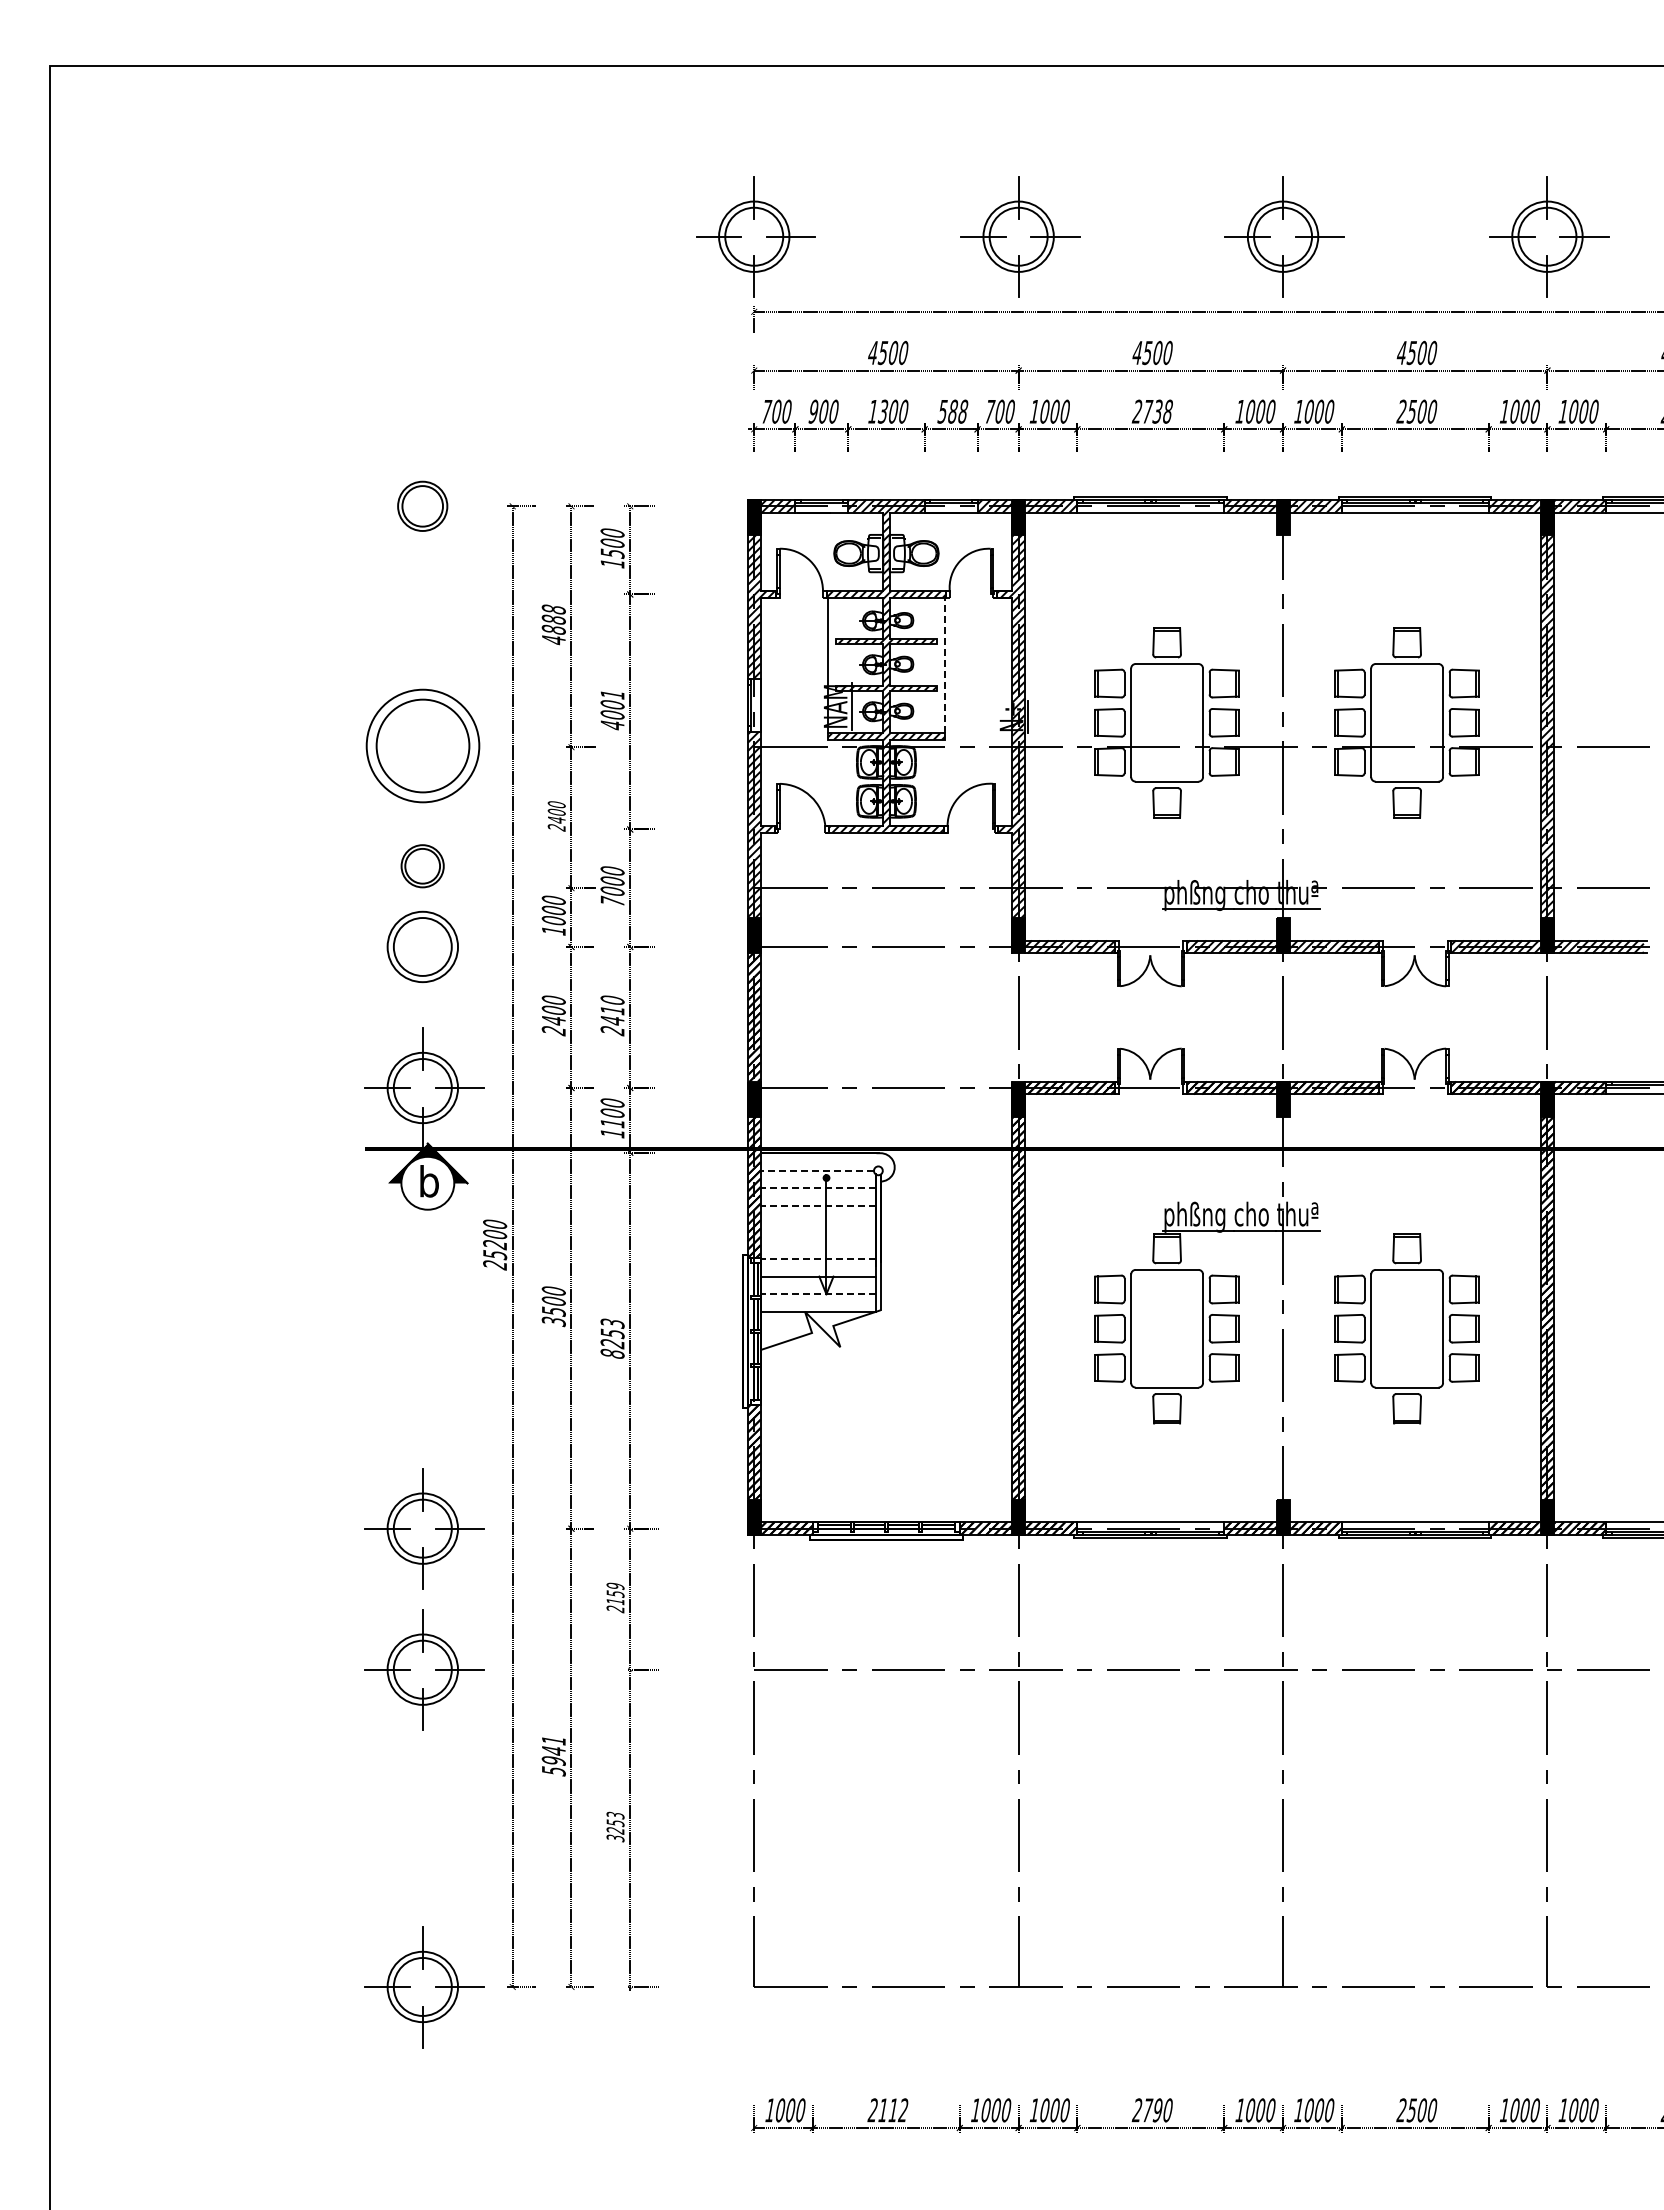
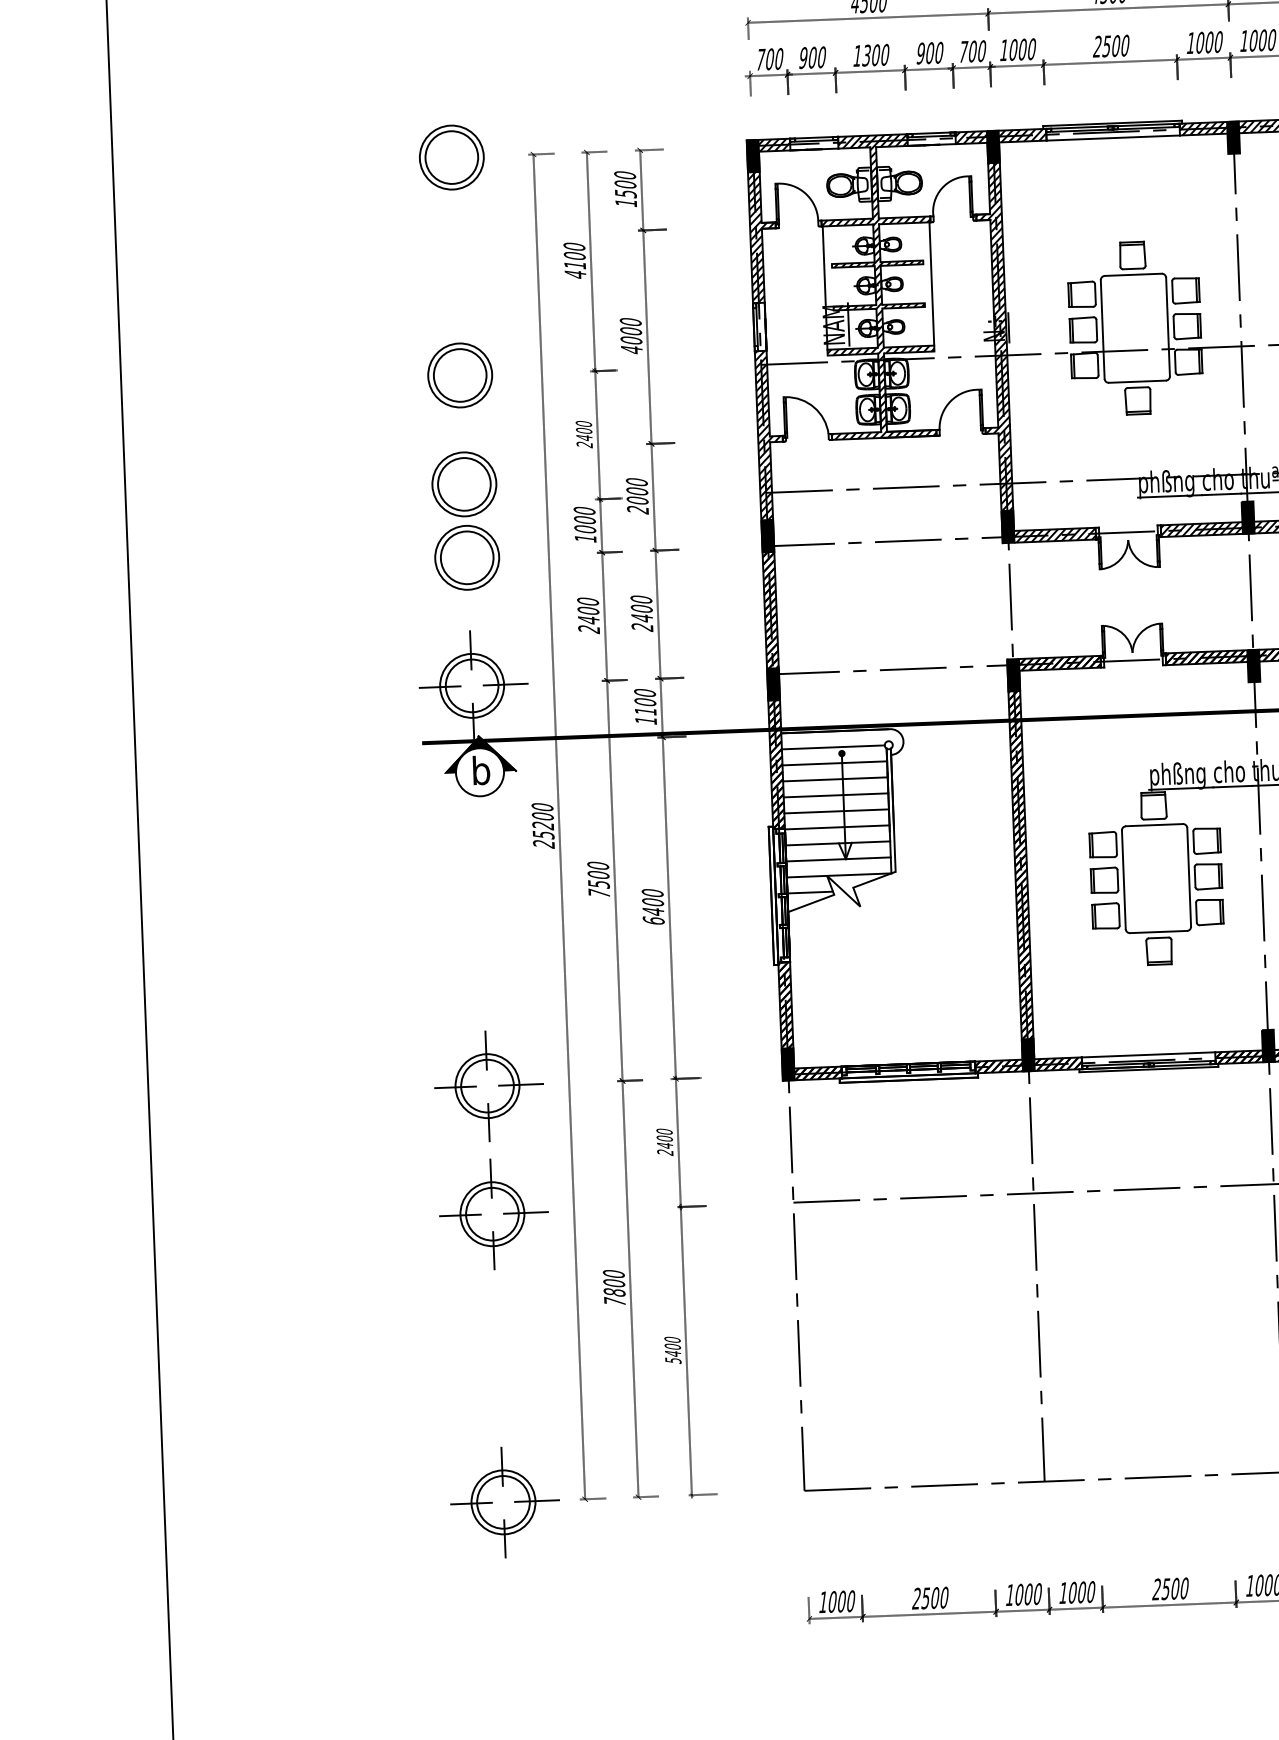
text: (952, 411) -> (929, 53), 588 -> 900
text: (1157, 411) -> (1115, 45), 2738 -> 2500
part: (422, 506) -> (451, 157), size x1.43
text: (553, 619) -> (574, 255), 4888 -> 4100
line: (945, 665) -> (932, 283), dashed -> solid
text: (612, 694) -> (630, 321), 4001 -> 4000
part: (422, 746) -> (459, 375), size x0.62
part: (422, 866) -> (464, 484), size x1.67
text: (612, 901) -> (637, 509), 7000 -> 2000
text: (612, 1010) -> (641, 608), 2410 -> 2400
line: (817, 1170) -> (833, 747), dashed -> solid
line: (818, 1188) -> (835, 763), dashed -> solid
line: (818, 1206) -> (835, 779), dashed -> solid
line: (817, 1223) -> (835, 795), added
line: (817, 1241) -> (835, 811), added
line: (818, 1258) -> (837, 826), dashed -> solid
line: (818, 1294) -> (838, 859), dashed -> solid
text: (553, 1321) -> (598, 893), 3500 -> 7500
line: (785, 1329) -> (809, 892), added
text: (612, 1338) -> (653, 906), 8253 -> 6400
text: (615, 1594) -> (664, 1139), 2159 -> 2400
text: (553, 1755) -> (614, 1287), 5941 -> 7800
text: (615, 1826) -> (672, 1349), 3253 -> 5400
text: (892, 2110) -> (934, 1598), 2112 -> 2500
text: (1152, 2110) -> (1170, 1589), 2790 -> 2500

